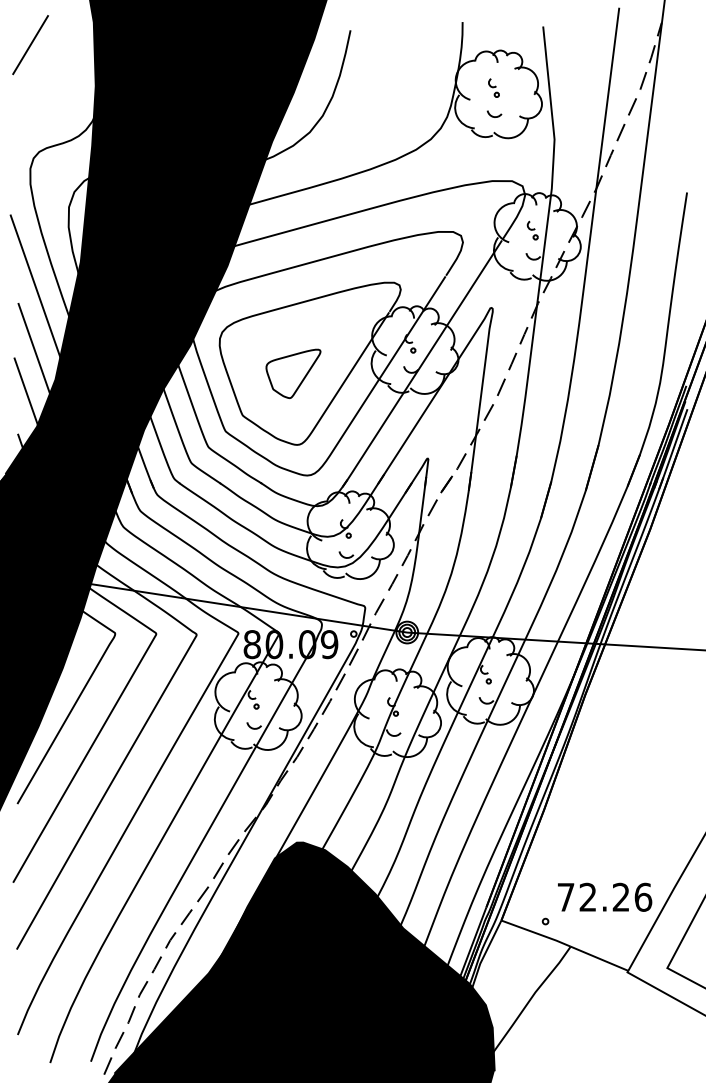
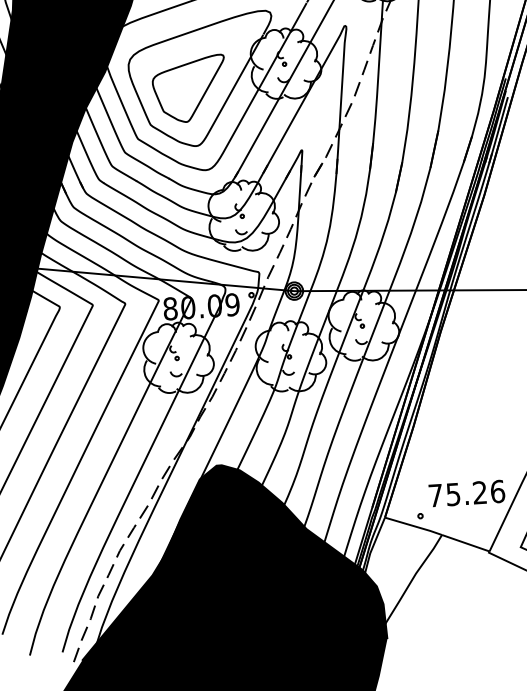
part: (293, 373) -> (189, 88), size x1.67
text: (587, 896) -> (452, 493), 72.26 -> 75.26

